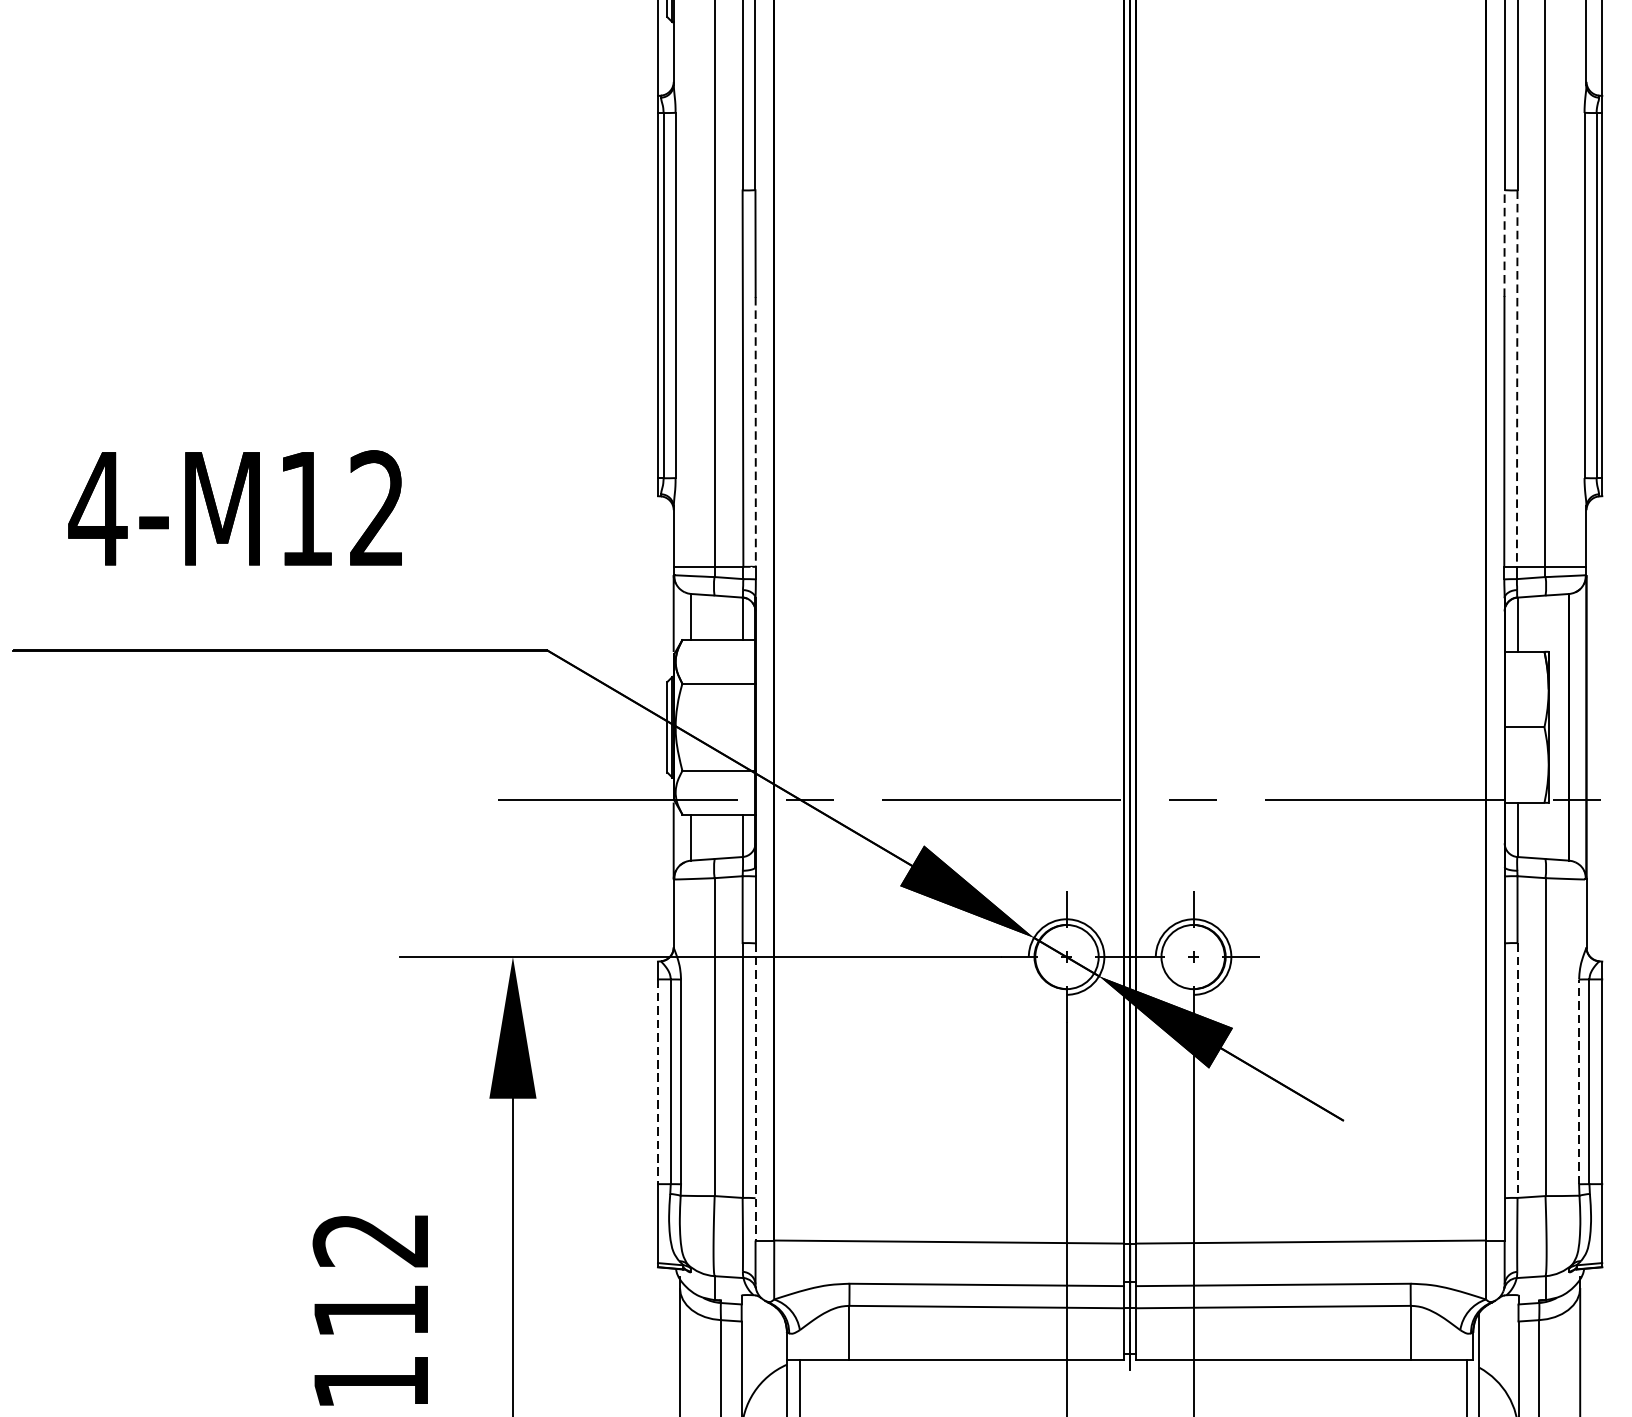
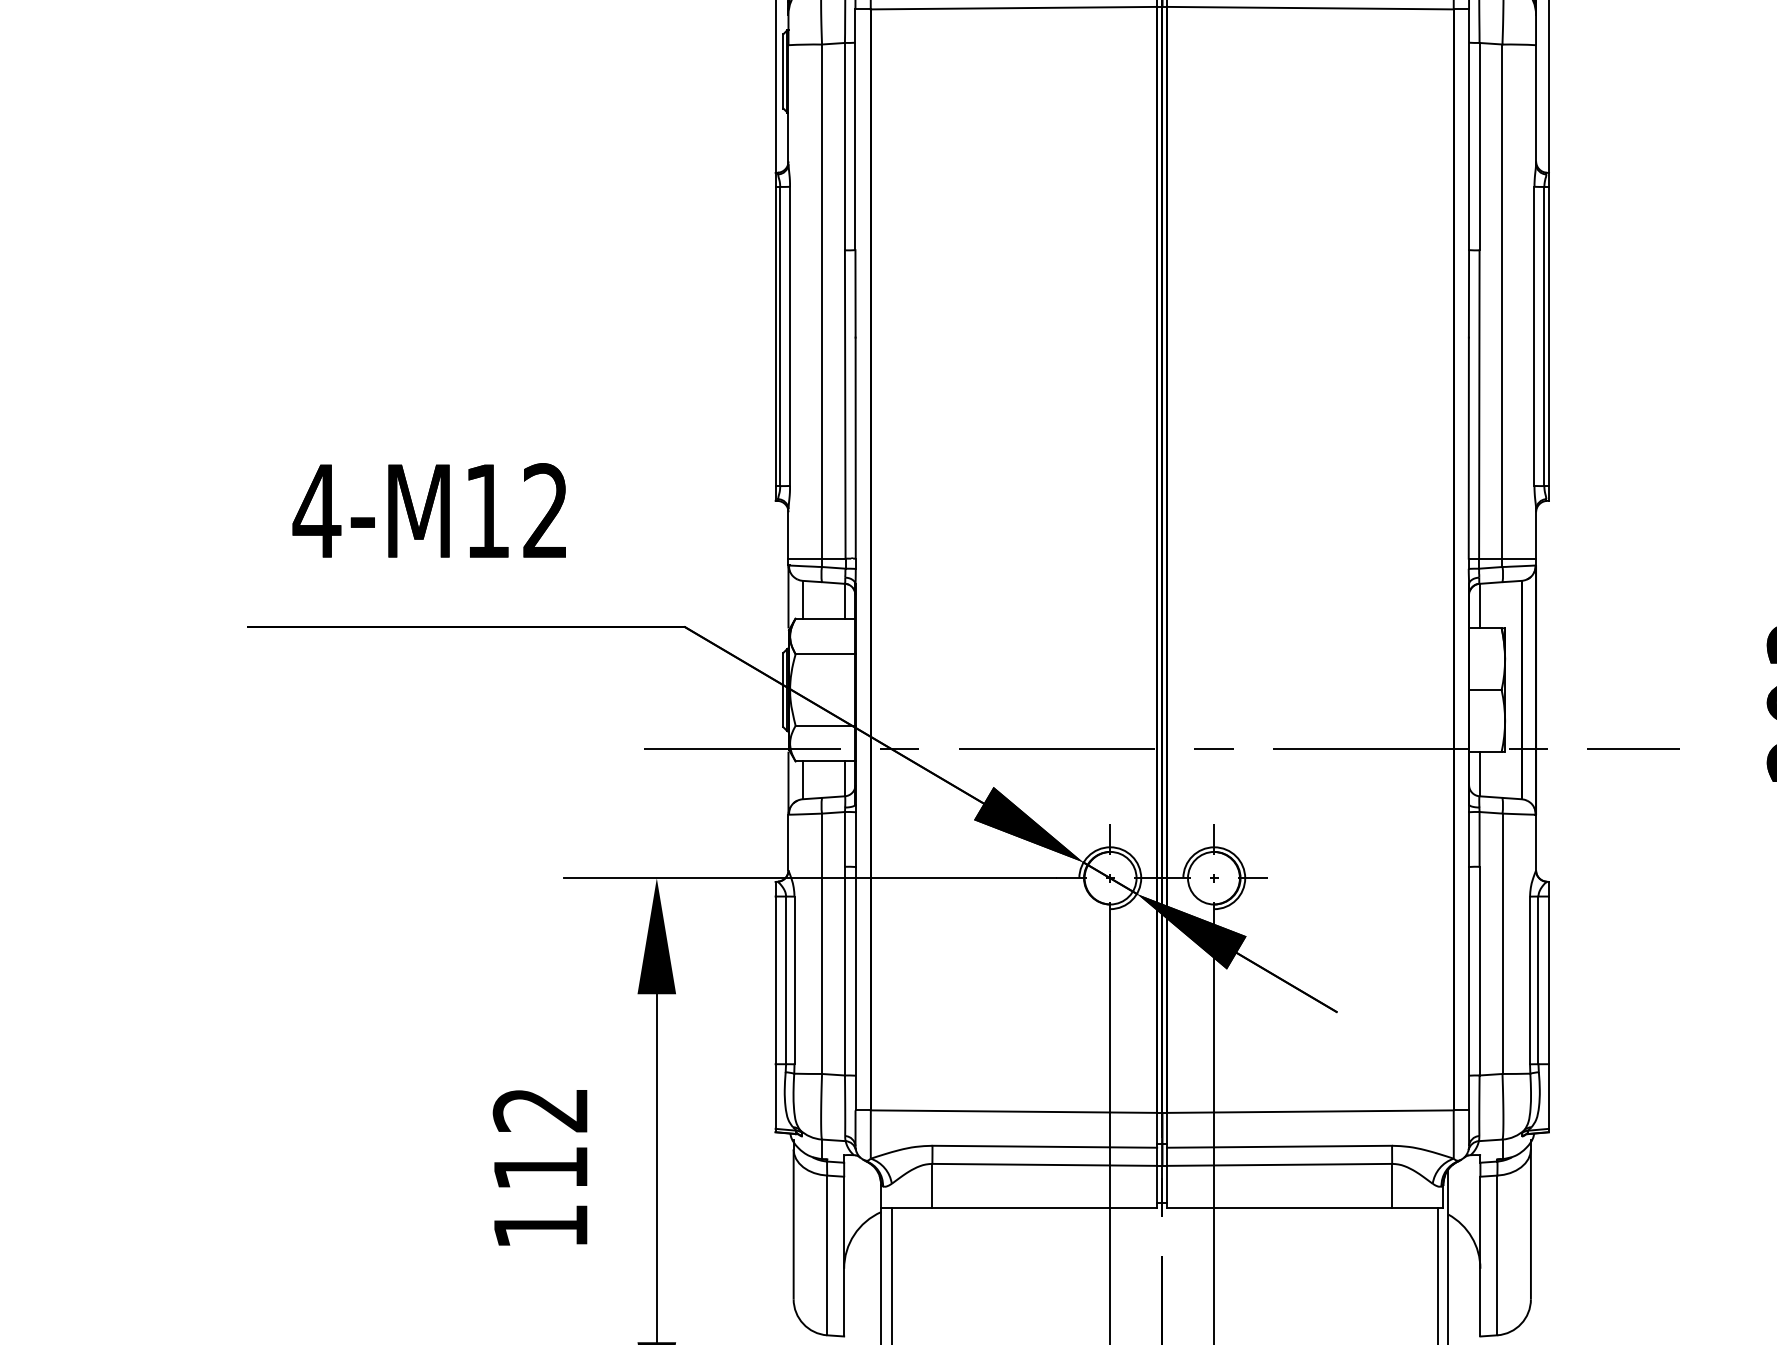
line: (1503, 243) -> (1468, 293), dashed -> solid
line: (1517, 379) -> (1479, 405), dashed -> solid
line: (755, 432) -> (855, 448), dashed -> solid
line: (1517, 1070) -> (1479, 971), dashed -> solid
line: (657, 1081) -> (775, 980), dashed -> solid
line: (1579, 1081) -> (1530, 980), dashed -> solid
line: (755, 1091) -> (855, 988), dashed -> solid

